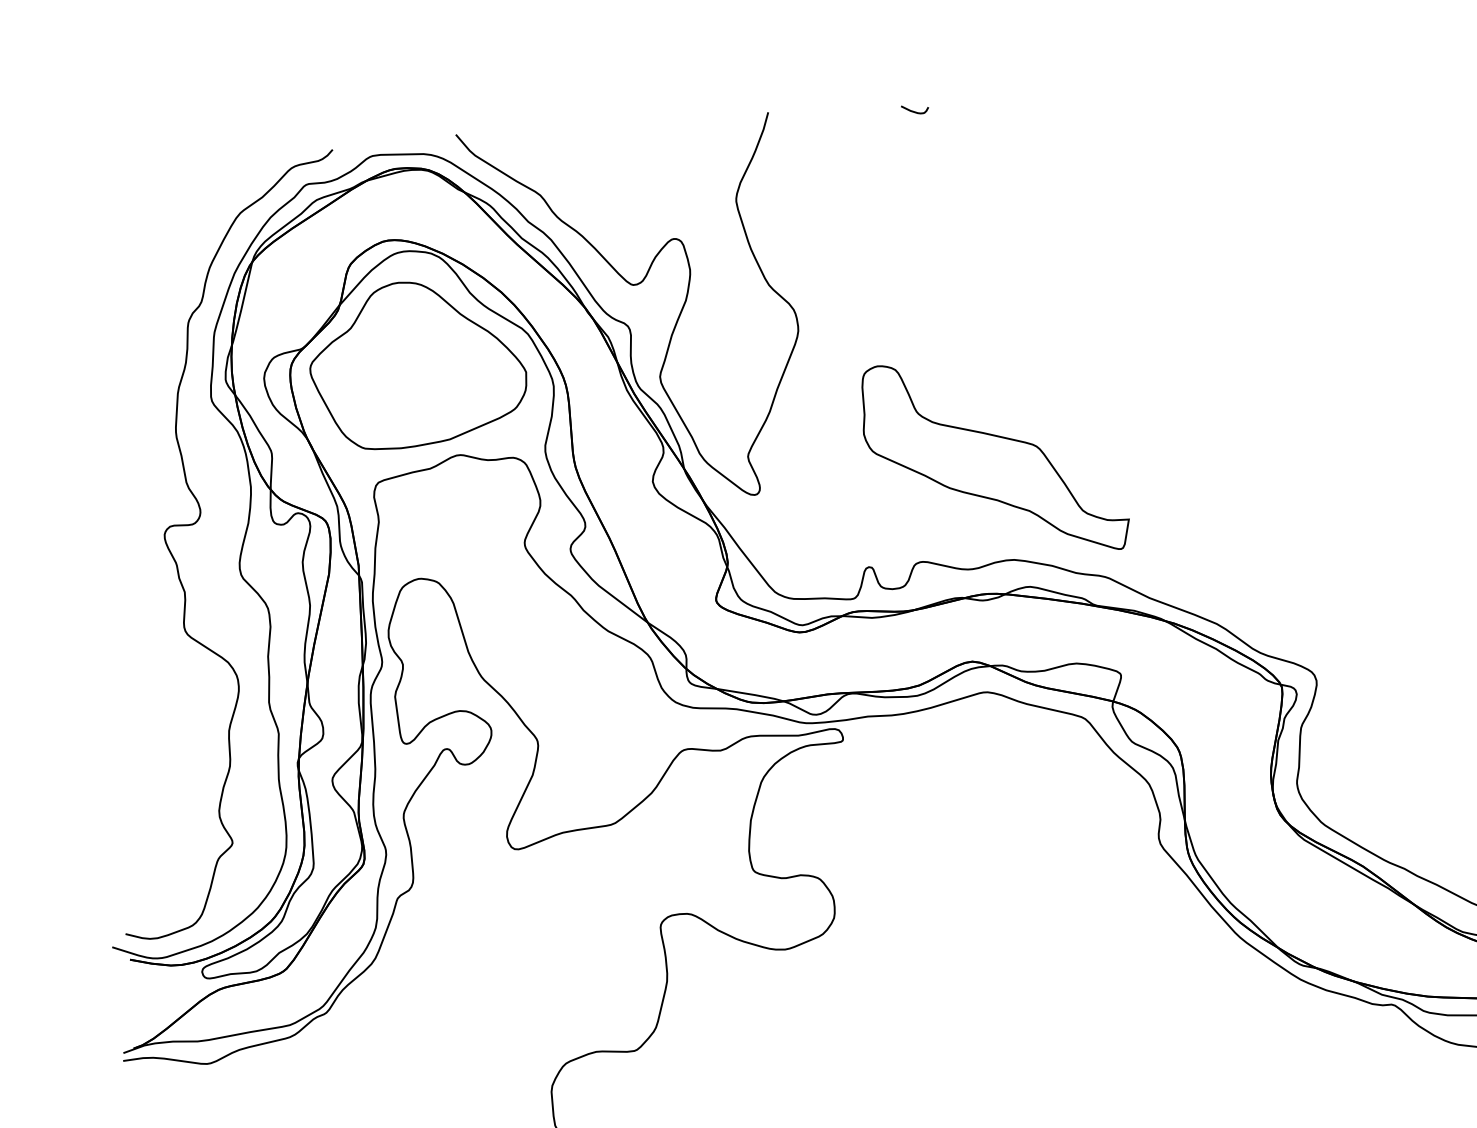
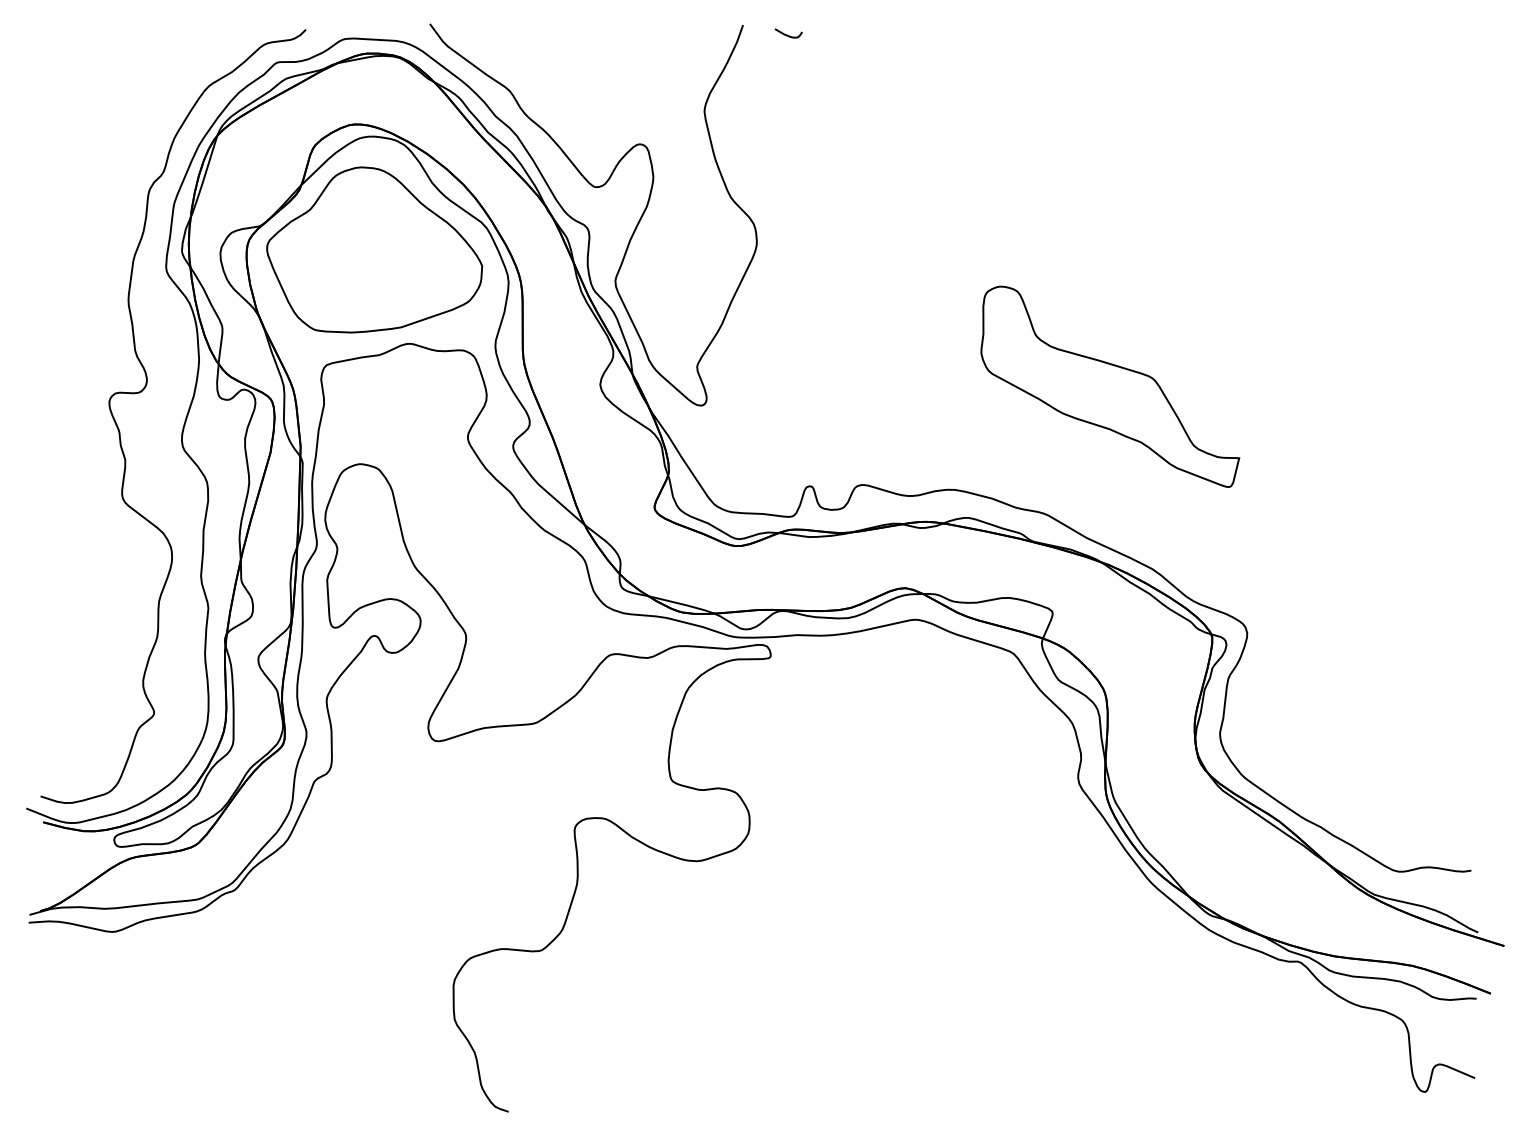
curve: (913, 110) -> (787, 34), moved
part: (995, 457) -> (1110, 386), moved

